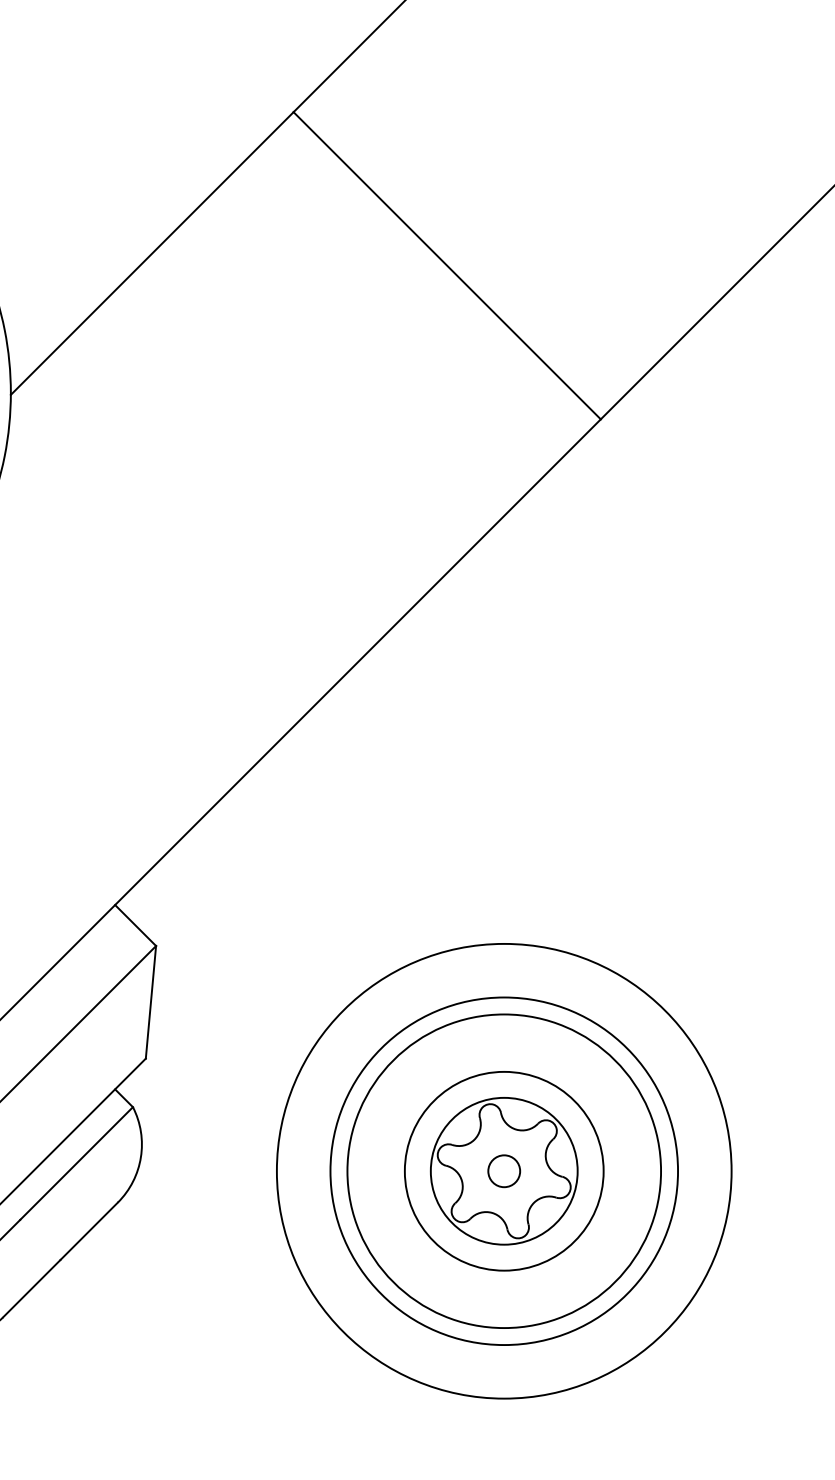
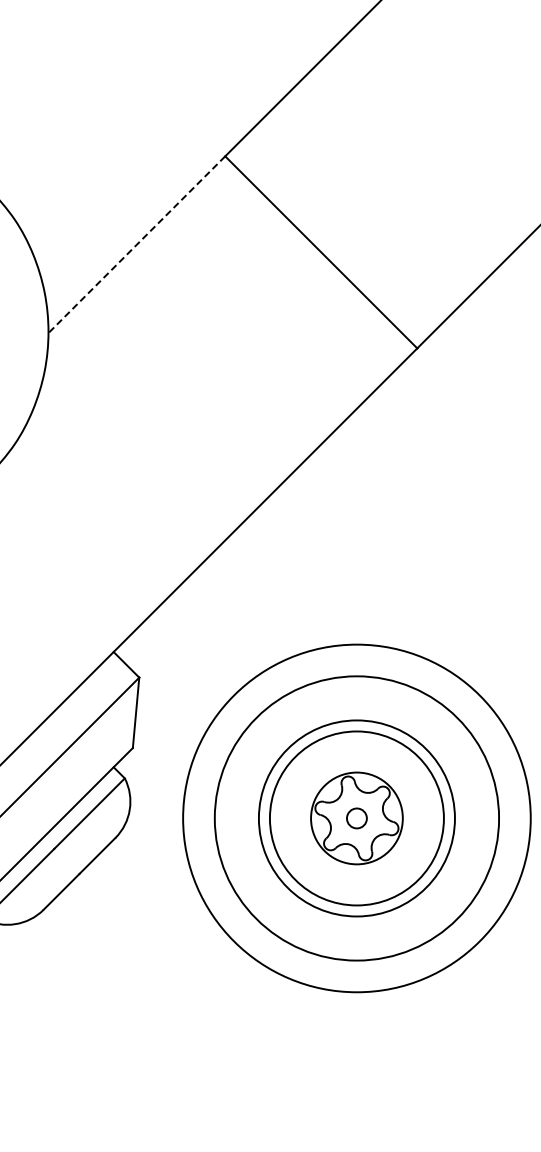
line: (151, 253) -> (136, 244), solid -> dashed
circle: (503, 1171) -> (356, 818), size x1.4
circle: (503, 1171) -> (356, 818), size x1.6

